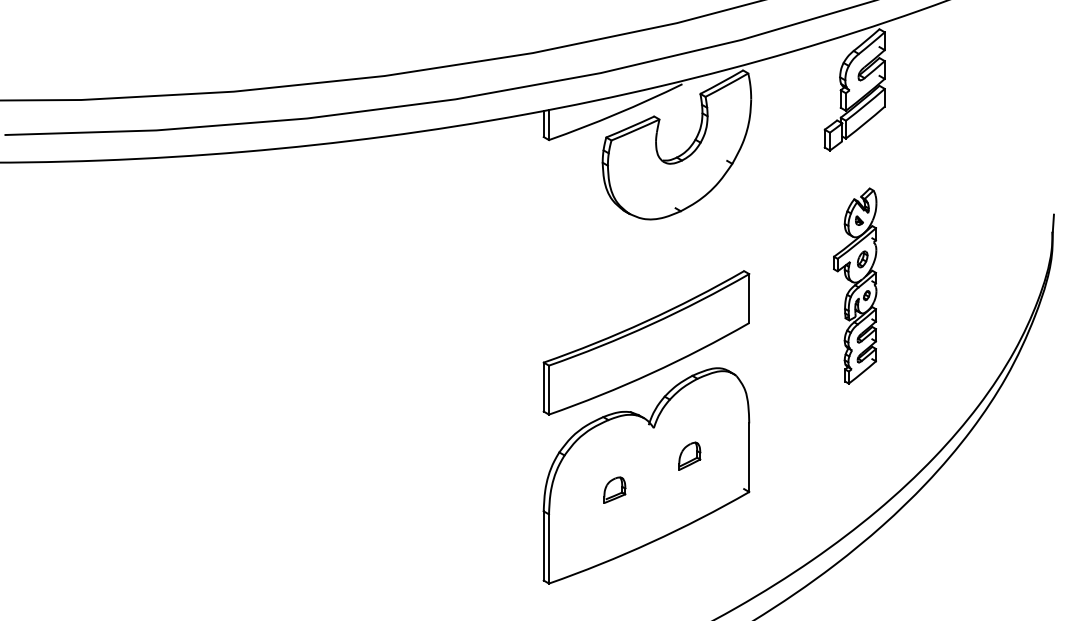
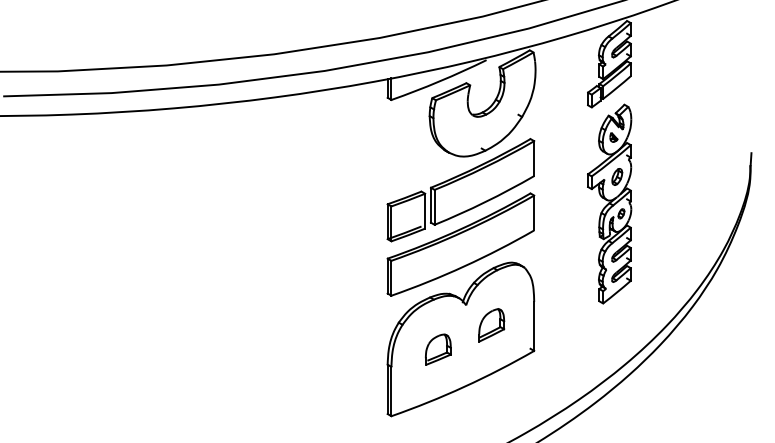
part: (645, 267) -> (460, 190), added
part: (854, 285) -> (609, 203), size x1.43
part: (689, 456) -> (491, 325), size x1.67
part: (615, 490) -> (438, 349), size x1.67

